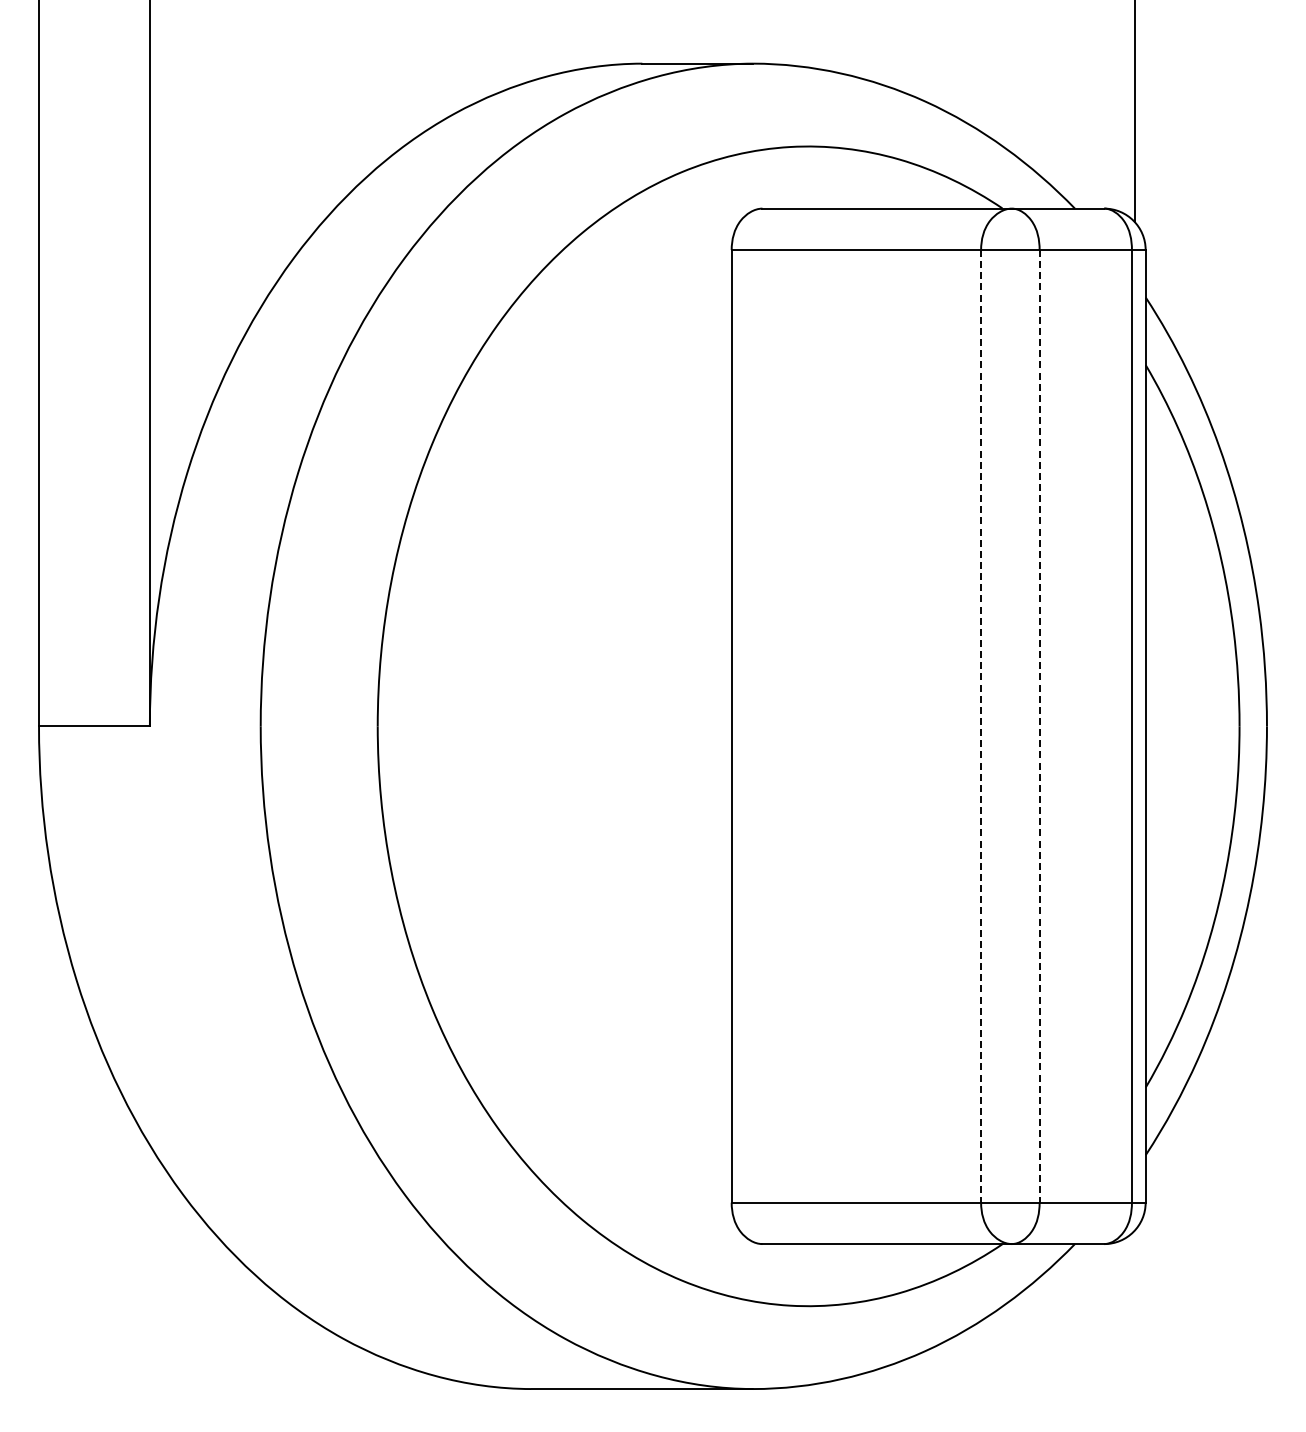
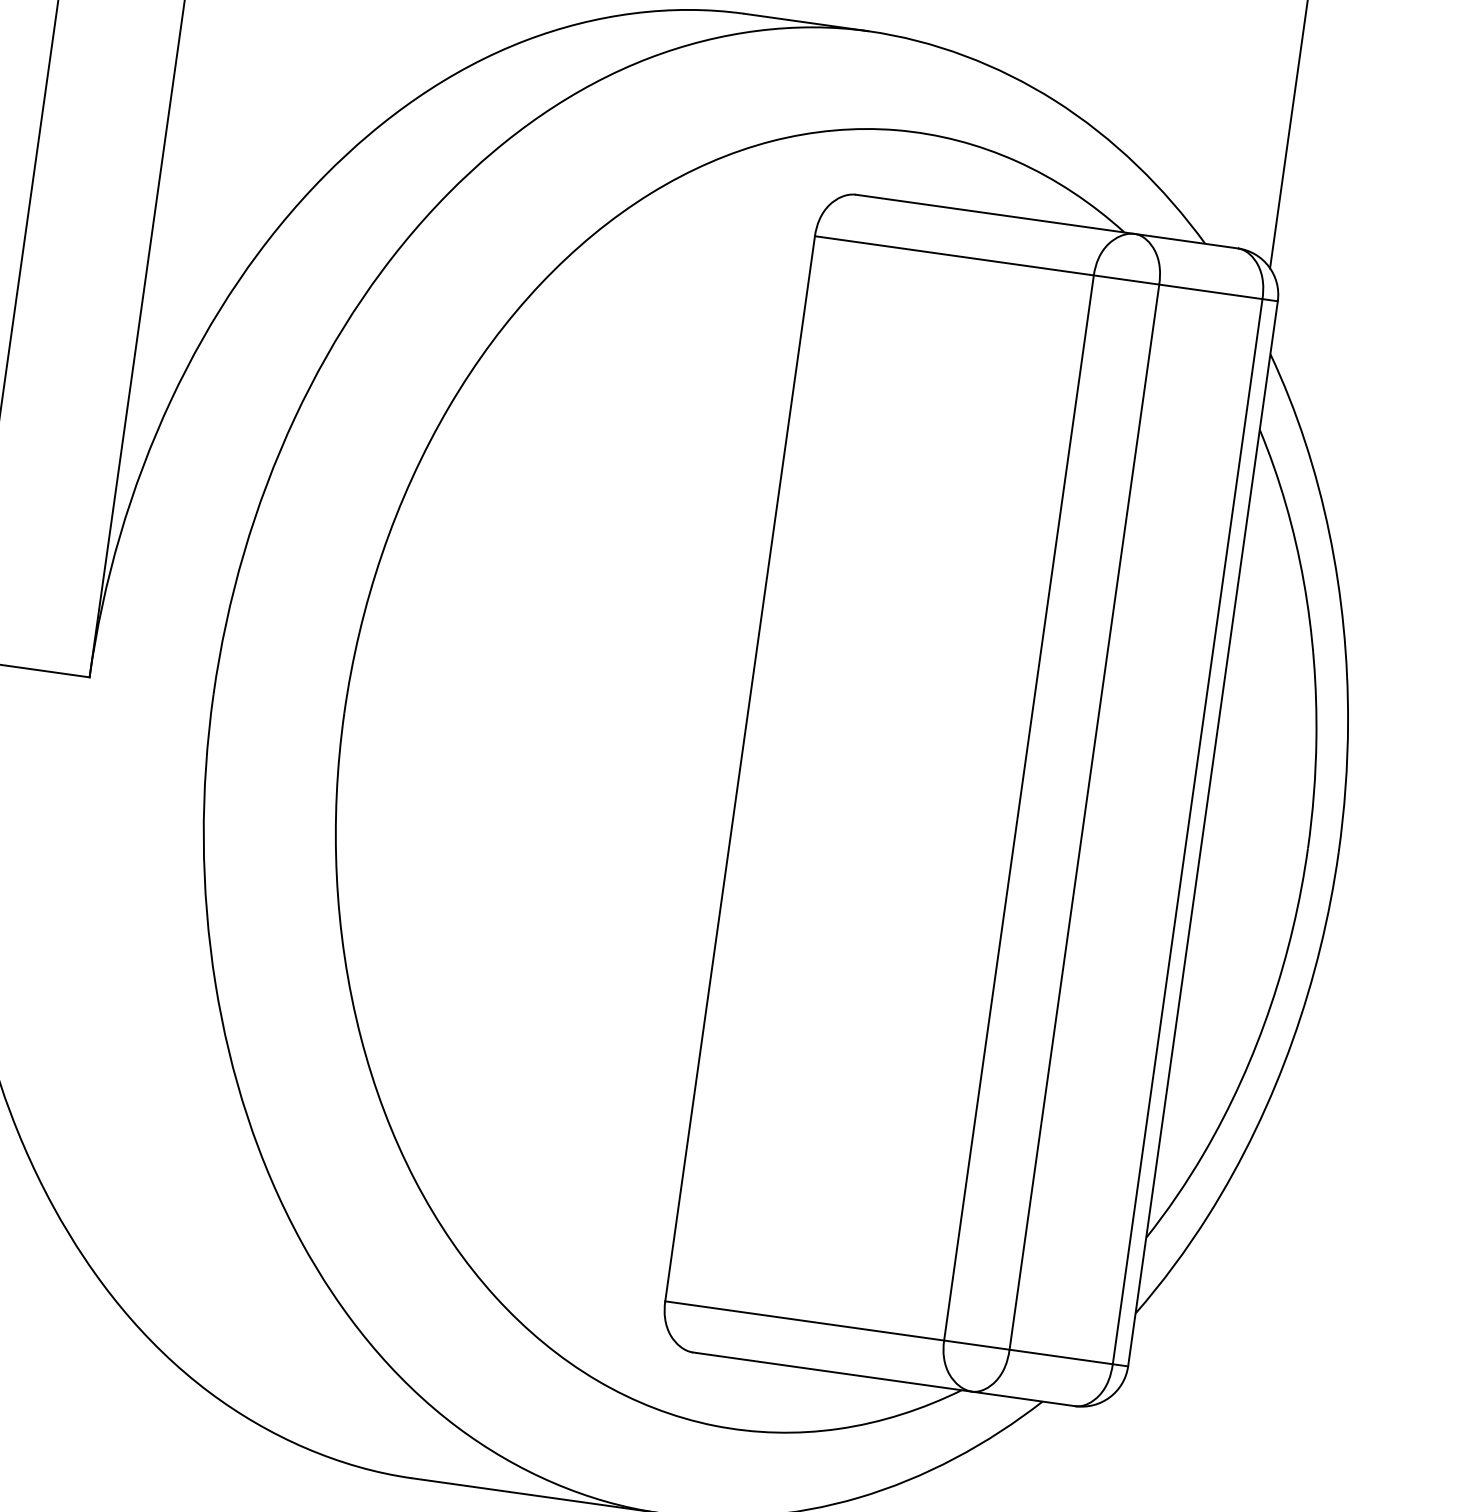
line: (981, 726) -> (1019, 808), dashed -> solid
line: (1039, 726) -> (1084, 817), dashed -> solid

